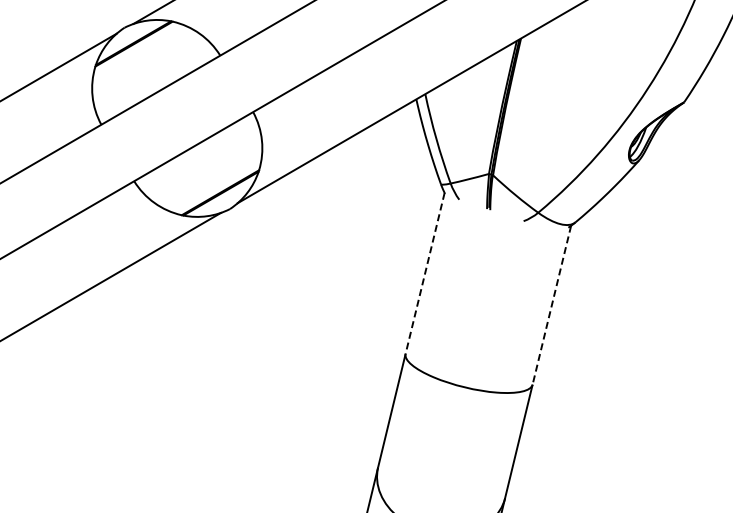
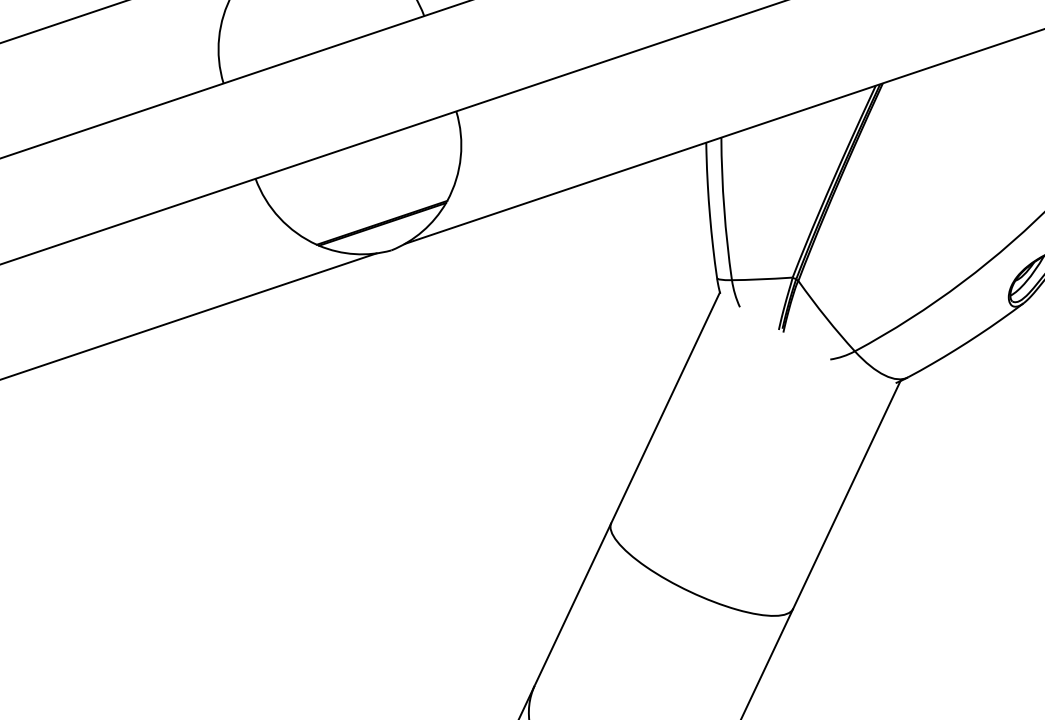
line: (425, 273) -> (666, 407), dashed -> solid
line: (551, 305) -> (846, 495), dashed -> solid

